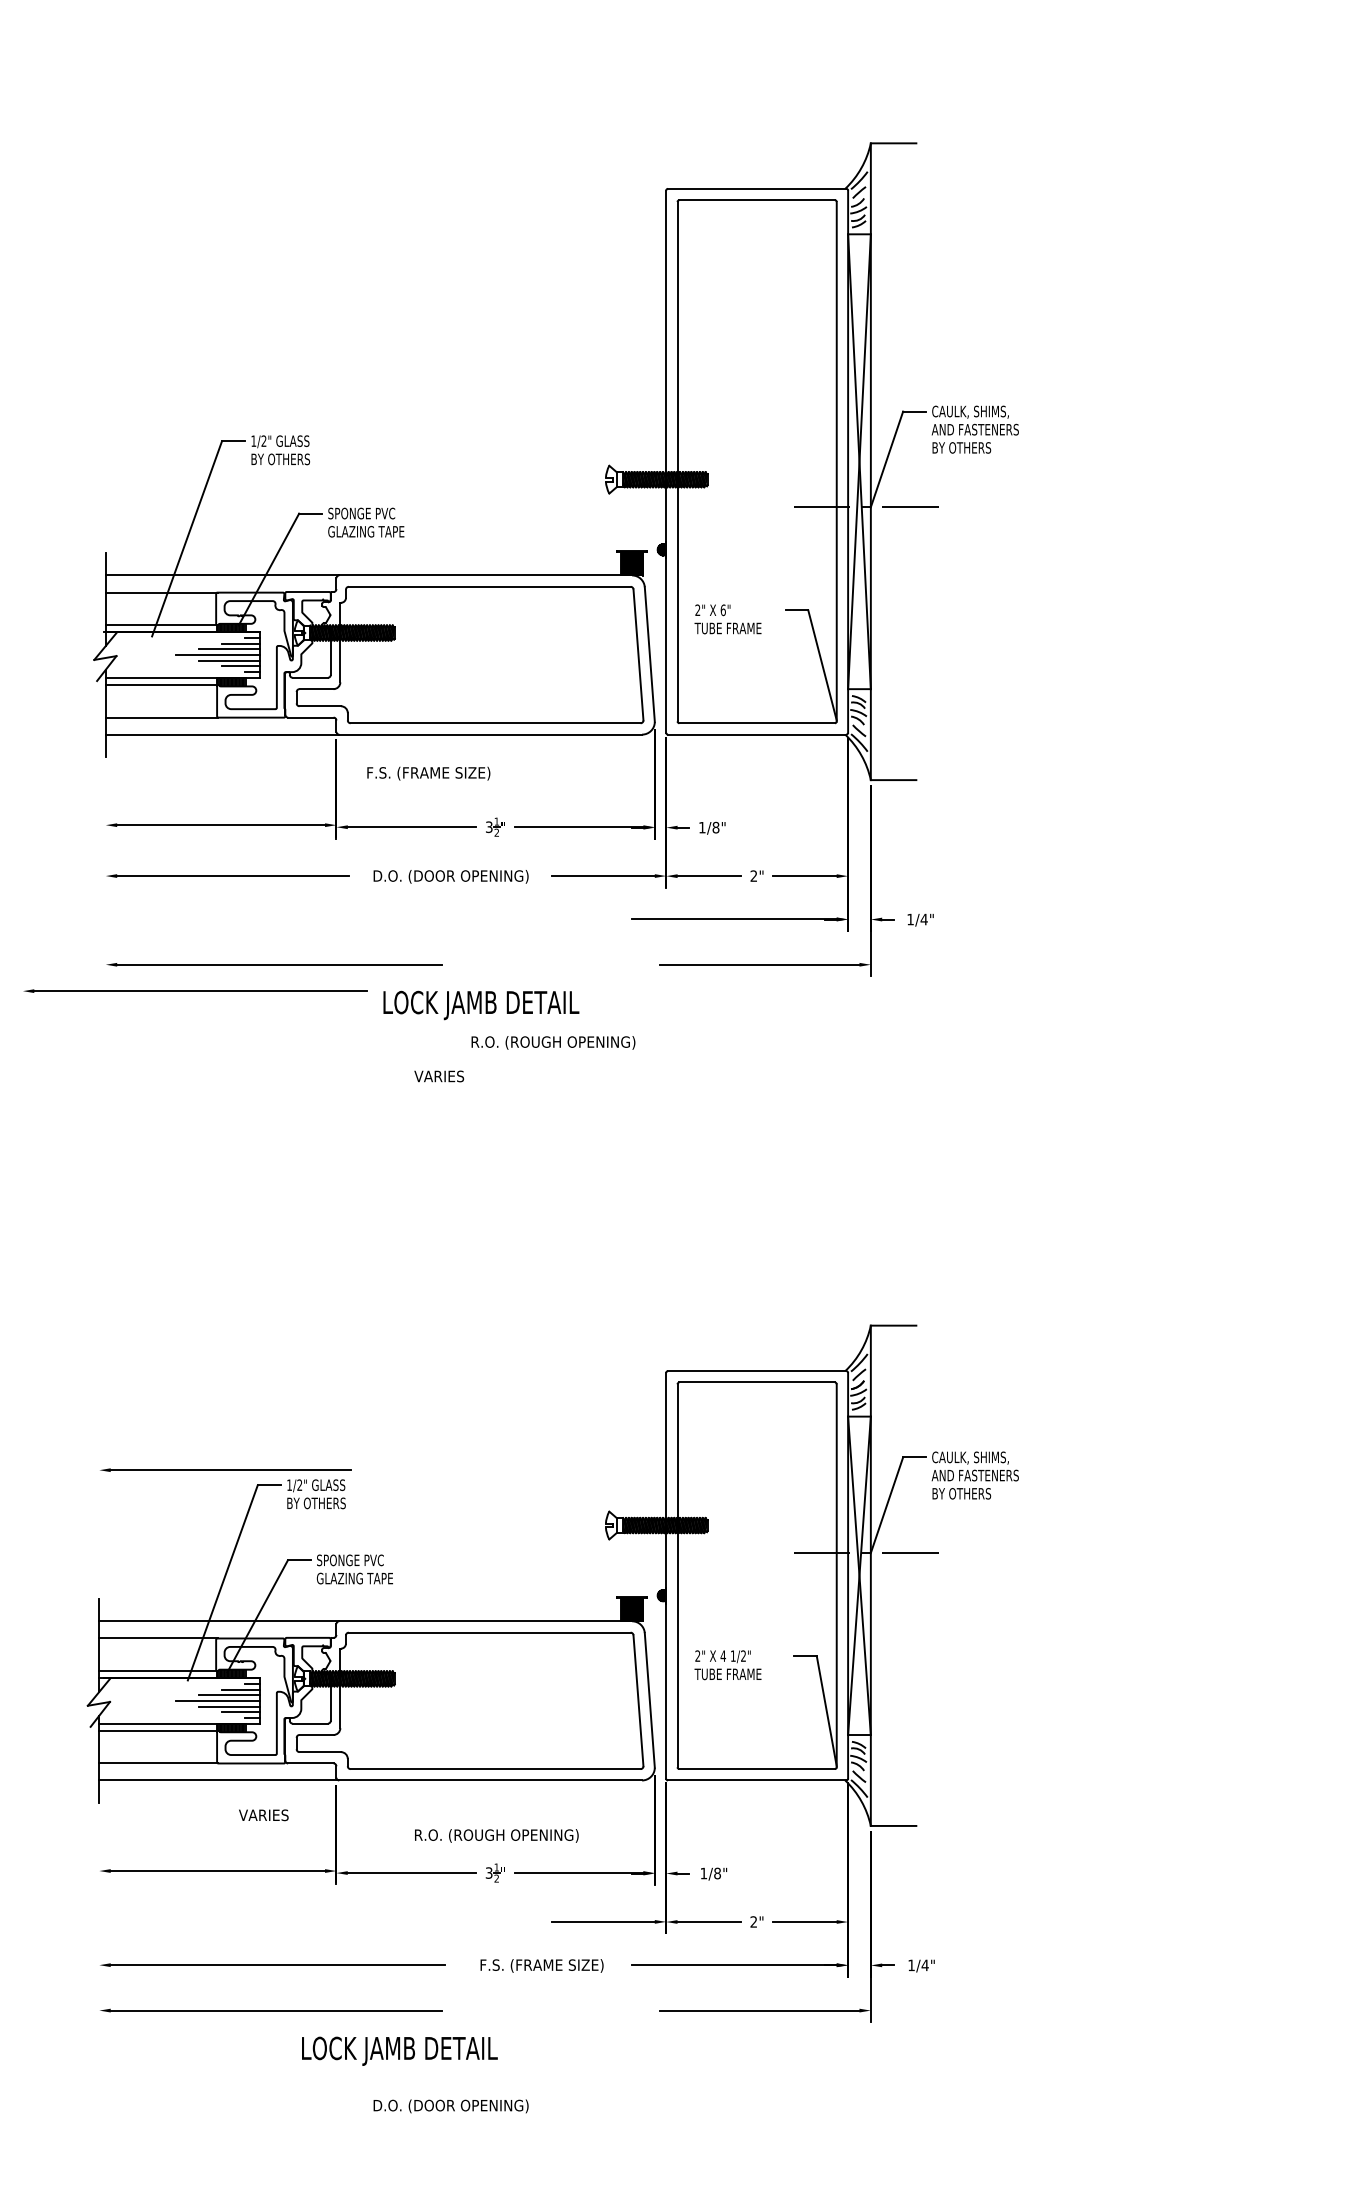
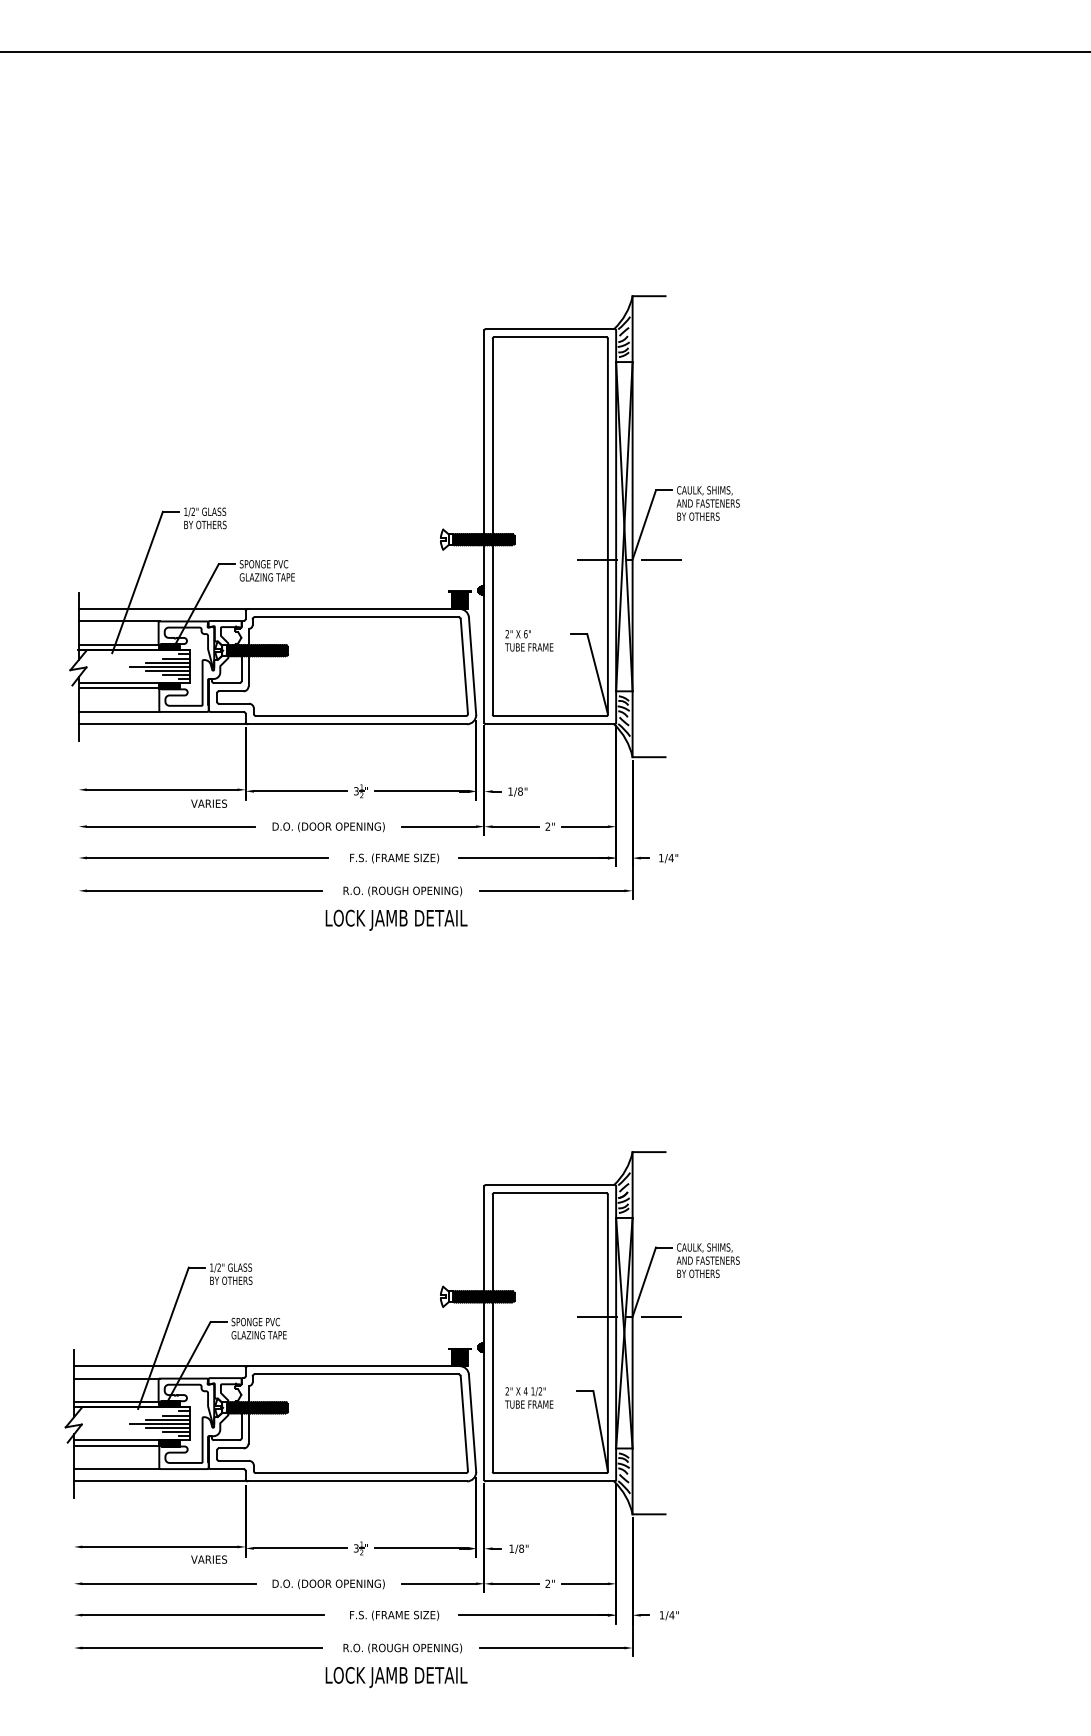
text: (428, 773) -> (394, 858), moved
part: (195, 990) -> (203, 857), moved
text: (481, 1004) -> (396, 919), moved
text: (553, 1042) -> (402, 891), moved
text: (439, 1076) -> (209, 803), moved
line: (225, 1469) -> (165, 1583), moved
text: (264, 1815) -> (209, 1559), moved
text: (496, 1835) -> (402, 1648), moved
text: (399, 2051) -> (396, 1677), moved
text: (450, 2106) -> (328, 1584), moved

